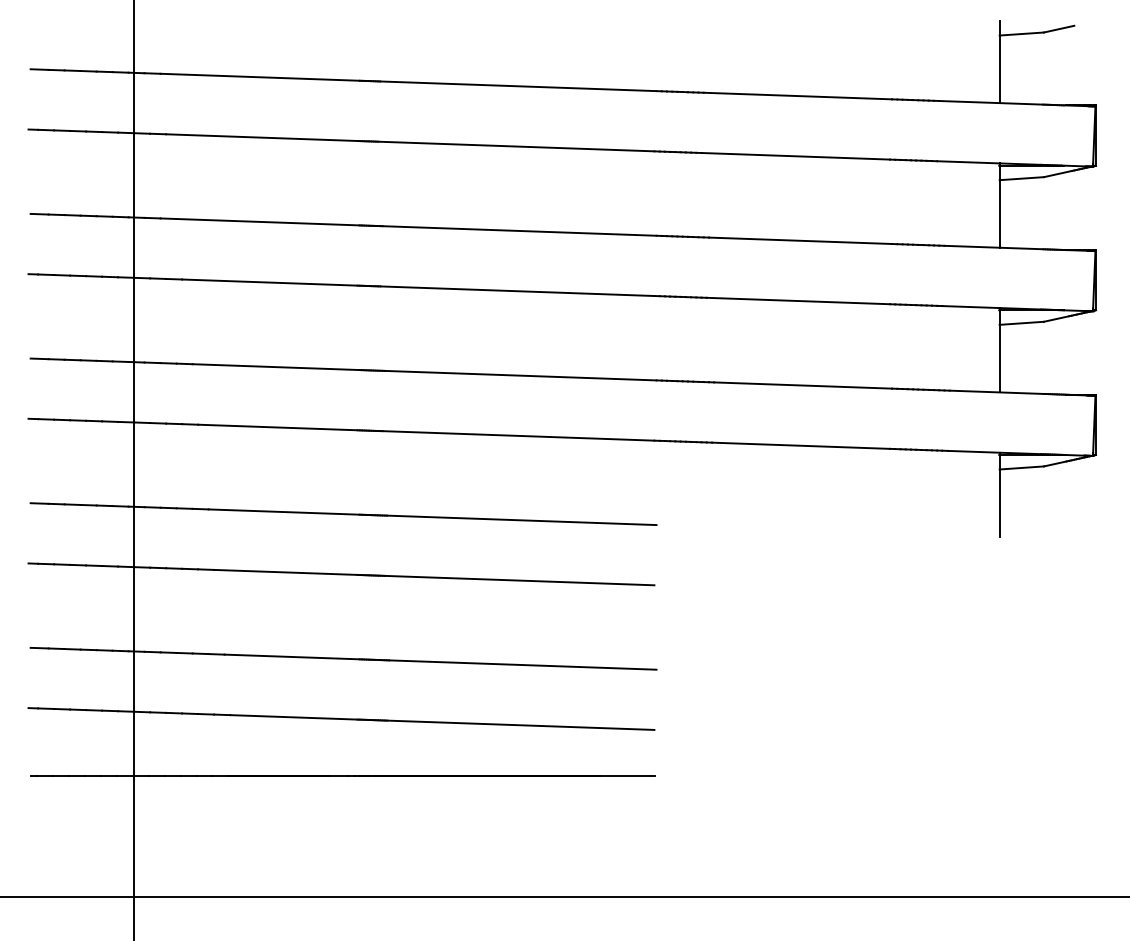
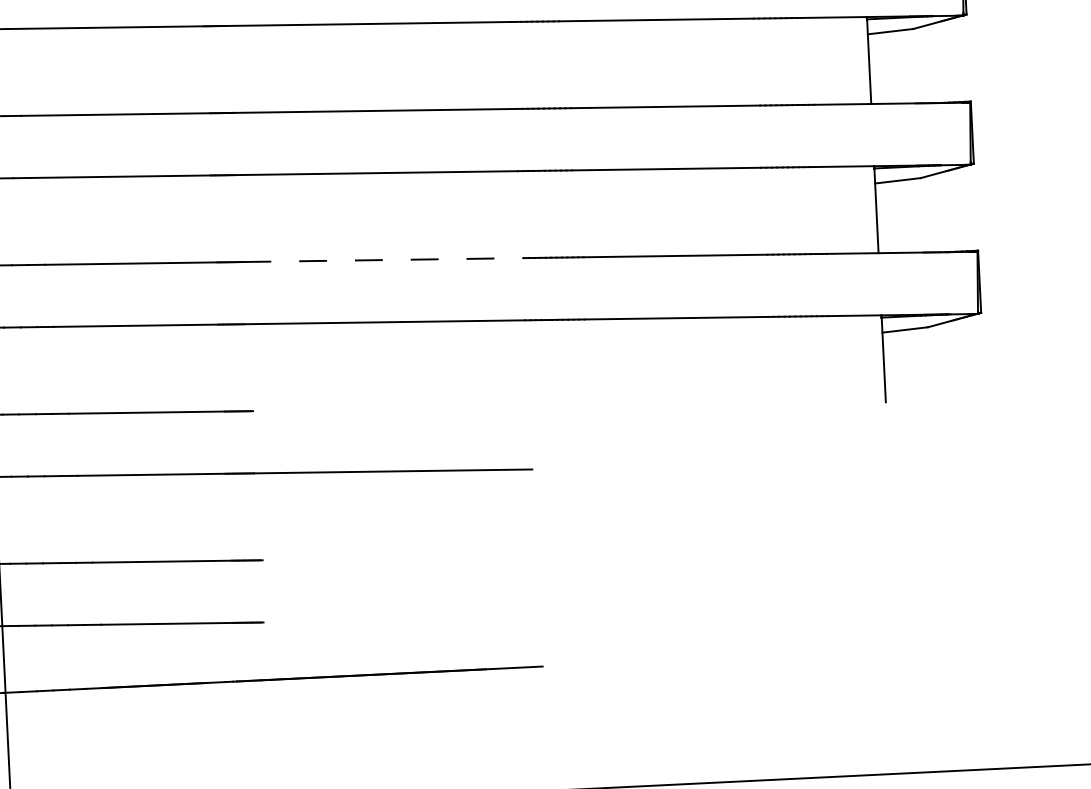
line: (520, 375) -> (383, 259), solid -> dashed
line: (521, 520) -> (391, 409), removed
line: (522, 664) -> (400, 557), removed
line: (520, 724) -> (401, 619), removed

